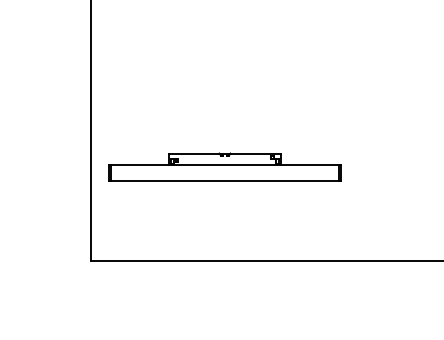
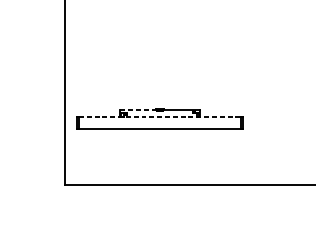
line: (194, 154) -> (138, 109), solid -> dashed
line: (225, 164) -> (160, 117), solid -> dashed

